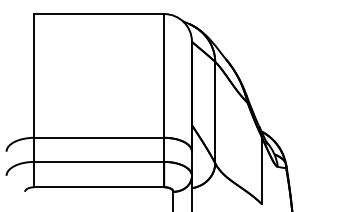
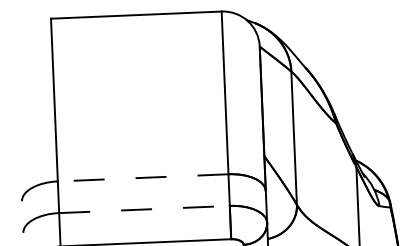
line: (99, 137) -> (143, 177), solid -> dashed
line: (99, 161) -> (144, 208), solid -> dashed

